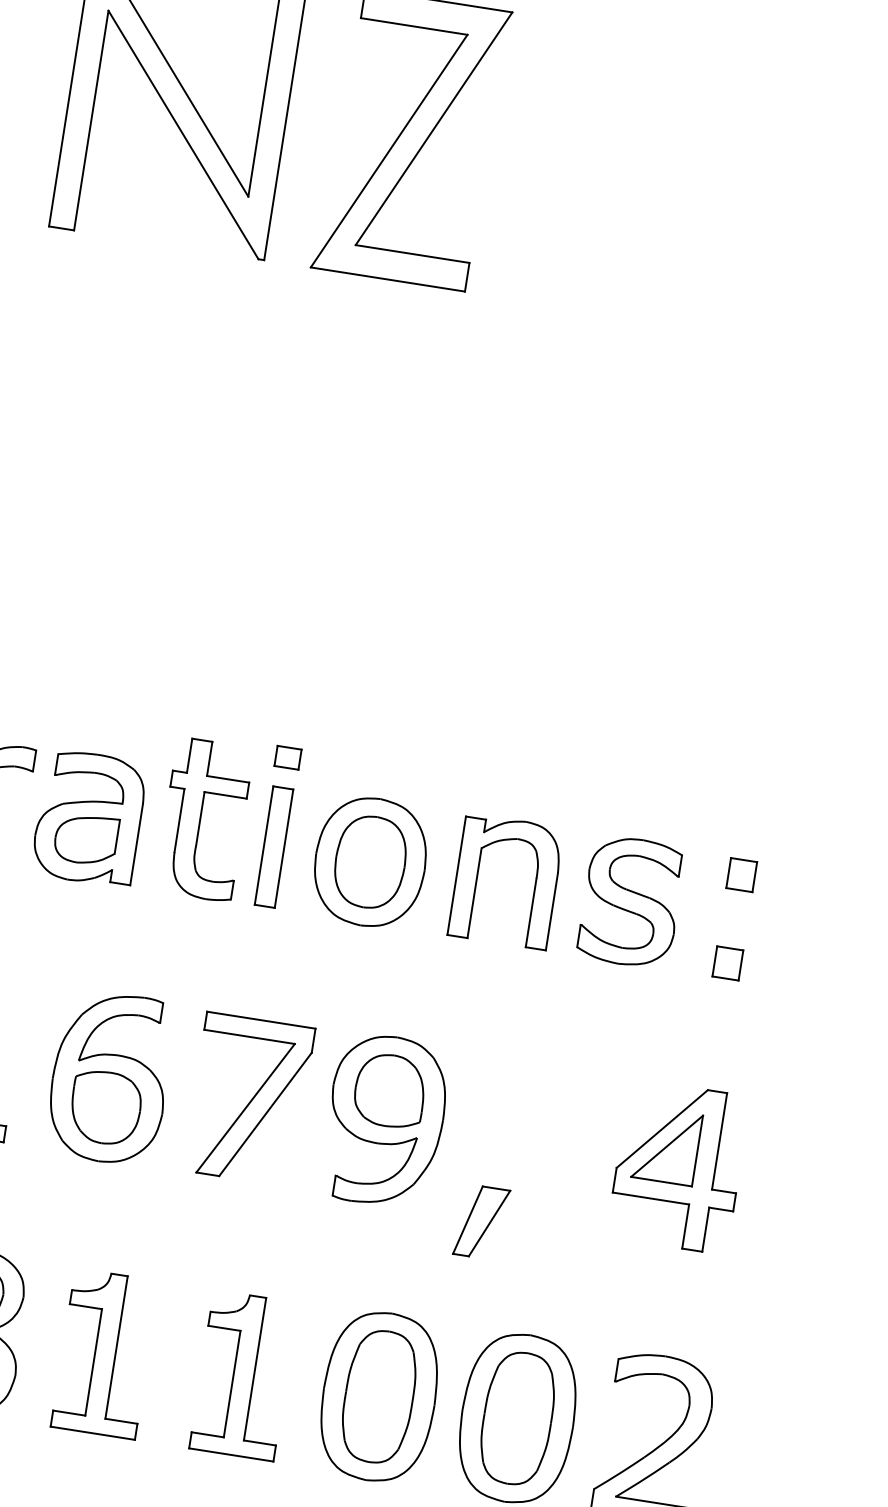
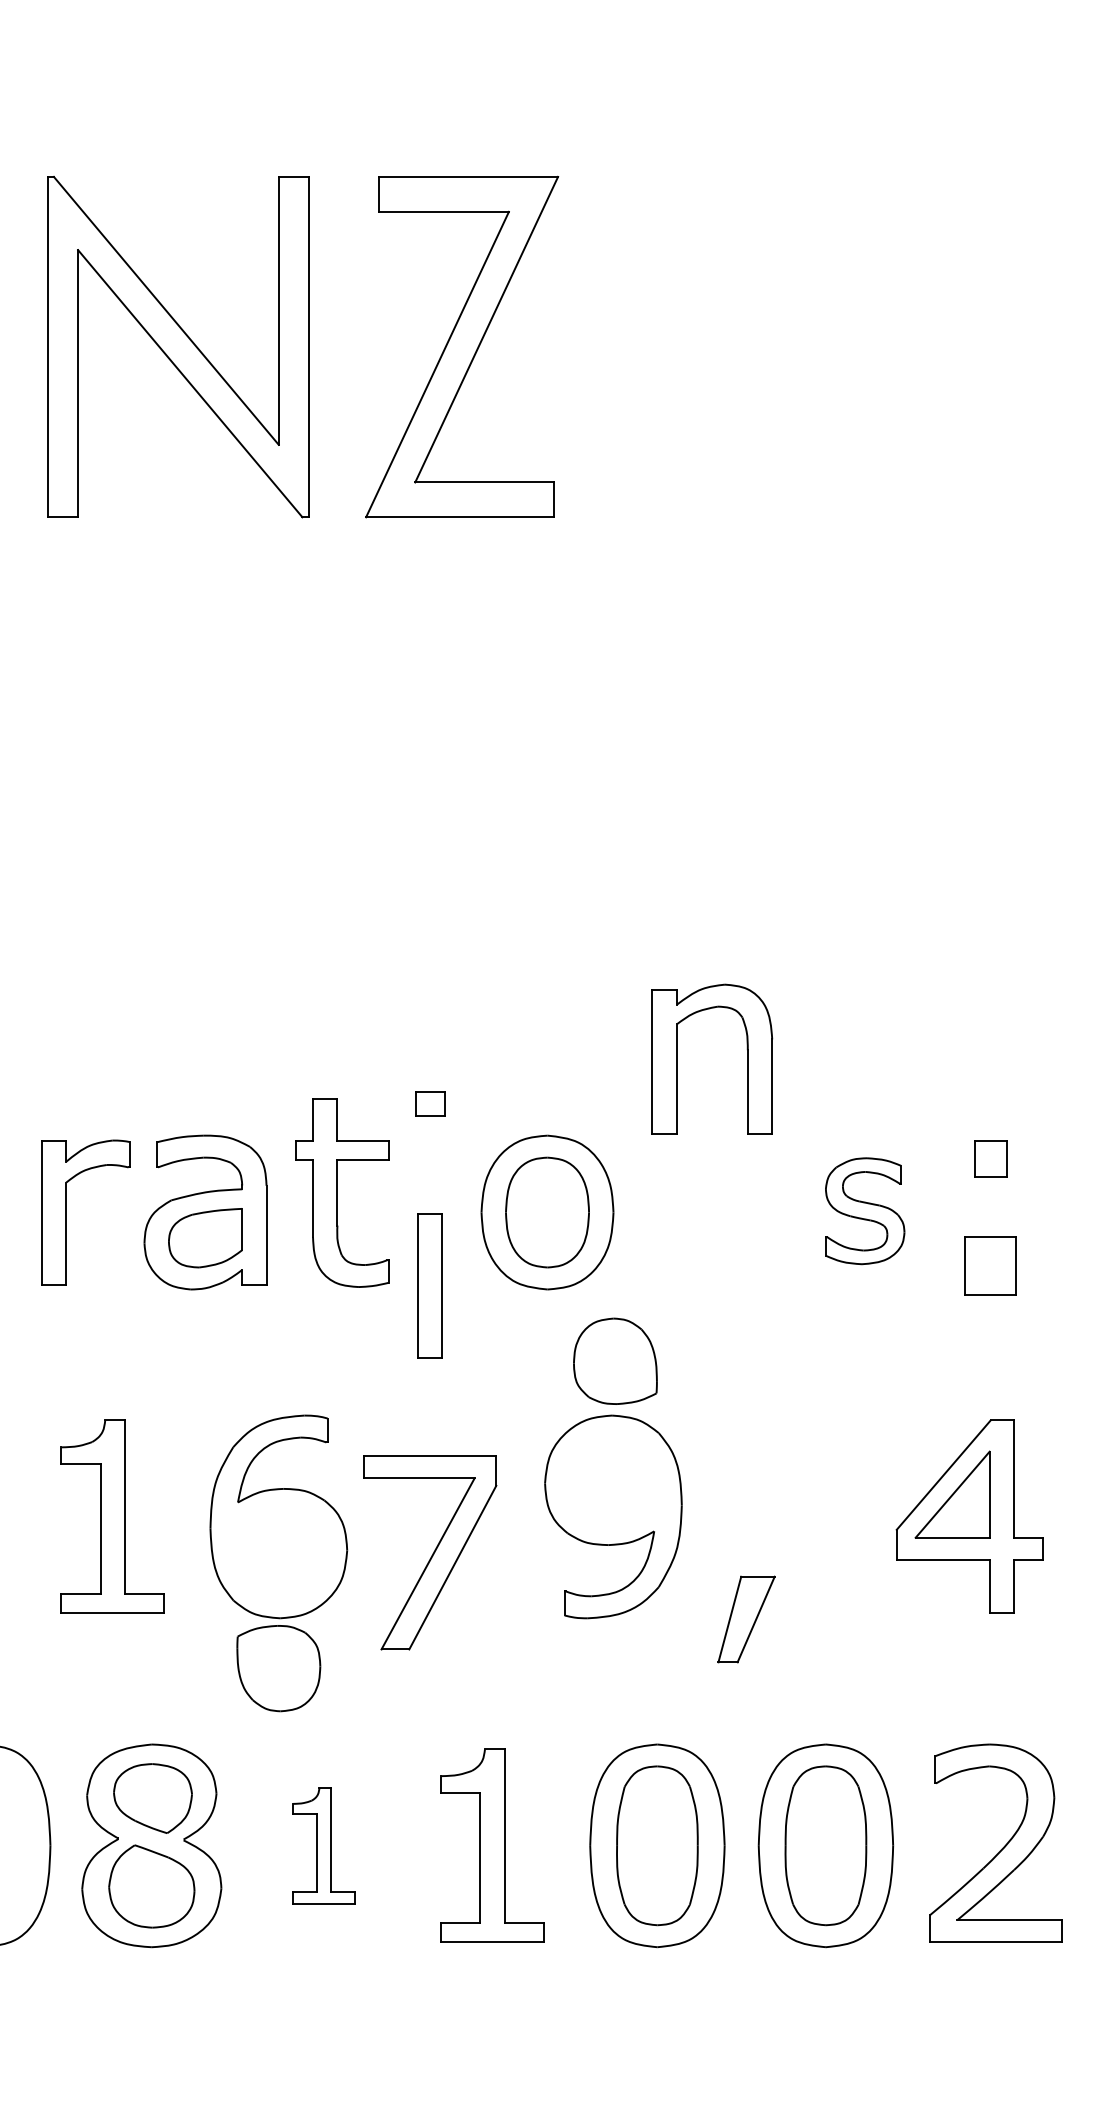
part: (273, 846) -> (429, 1285), moved
part: (477, 876) -> (677, 1058), moved
part: (632, 901) -> (865, 1210), size x0.7
part: (727, 963) -> (990, 1266), size x1.6
part: (390, 1090) -> (615, 1360), moved
part: (249, 1099) -> (430, 1552), moved
part: (105, 1107) -> (278, 1668), moved
part: (104, 1353) -> (323, 1845), size x0.6

